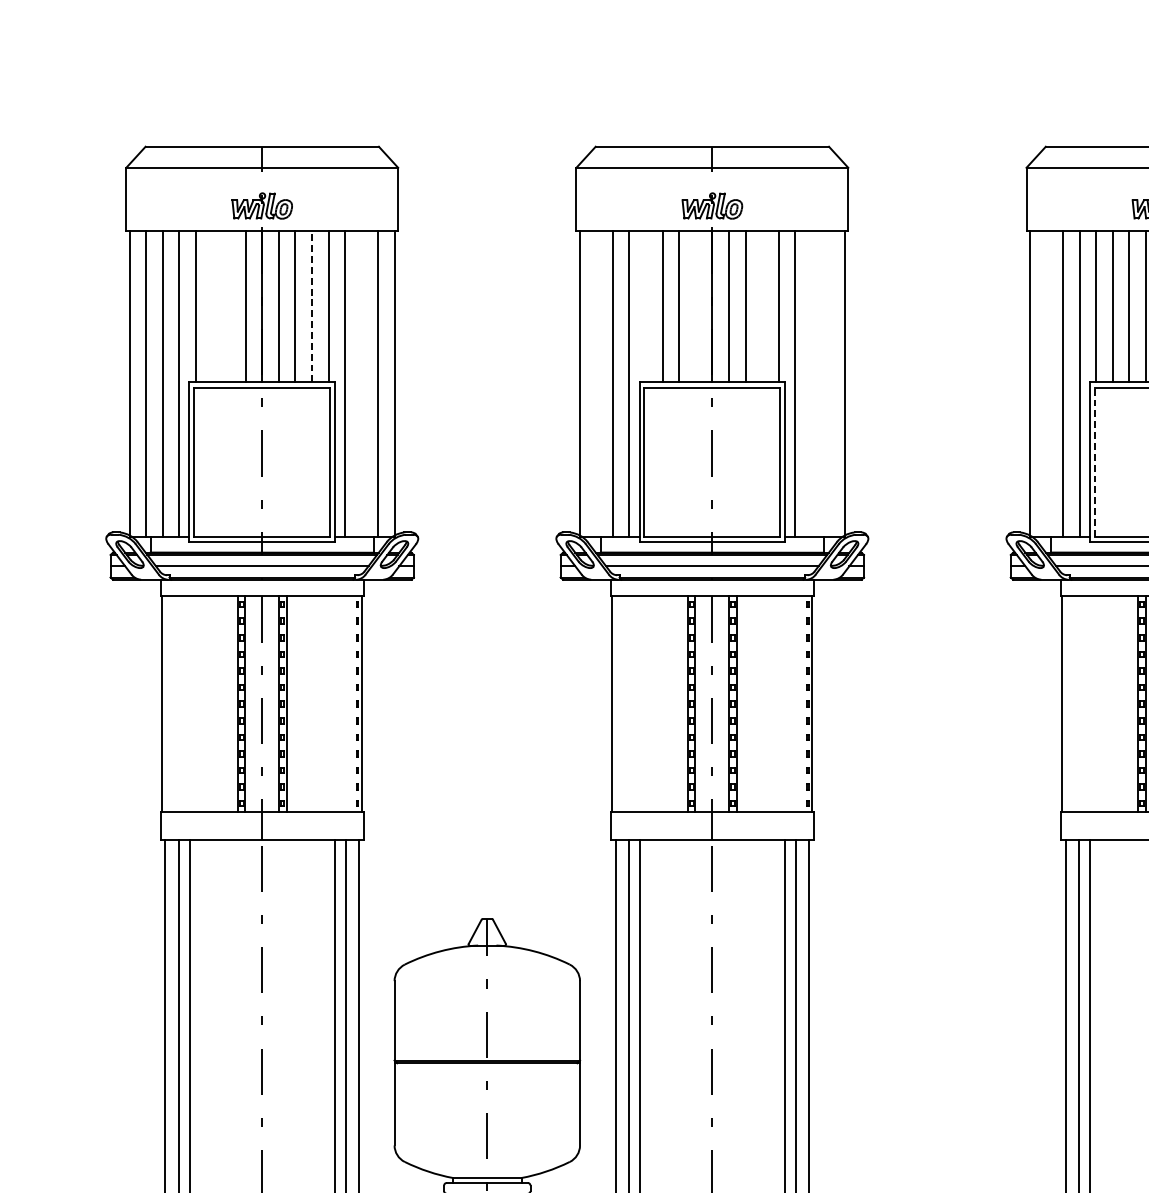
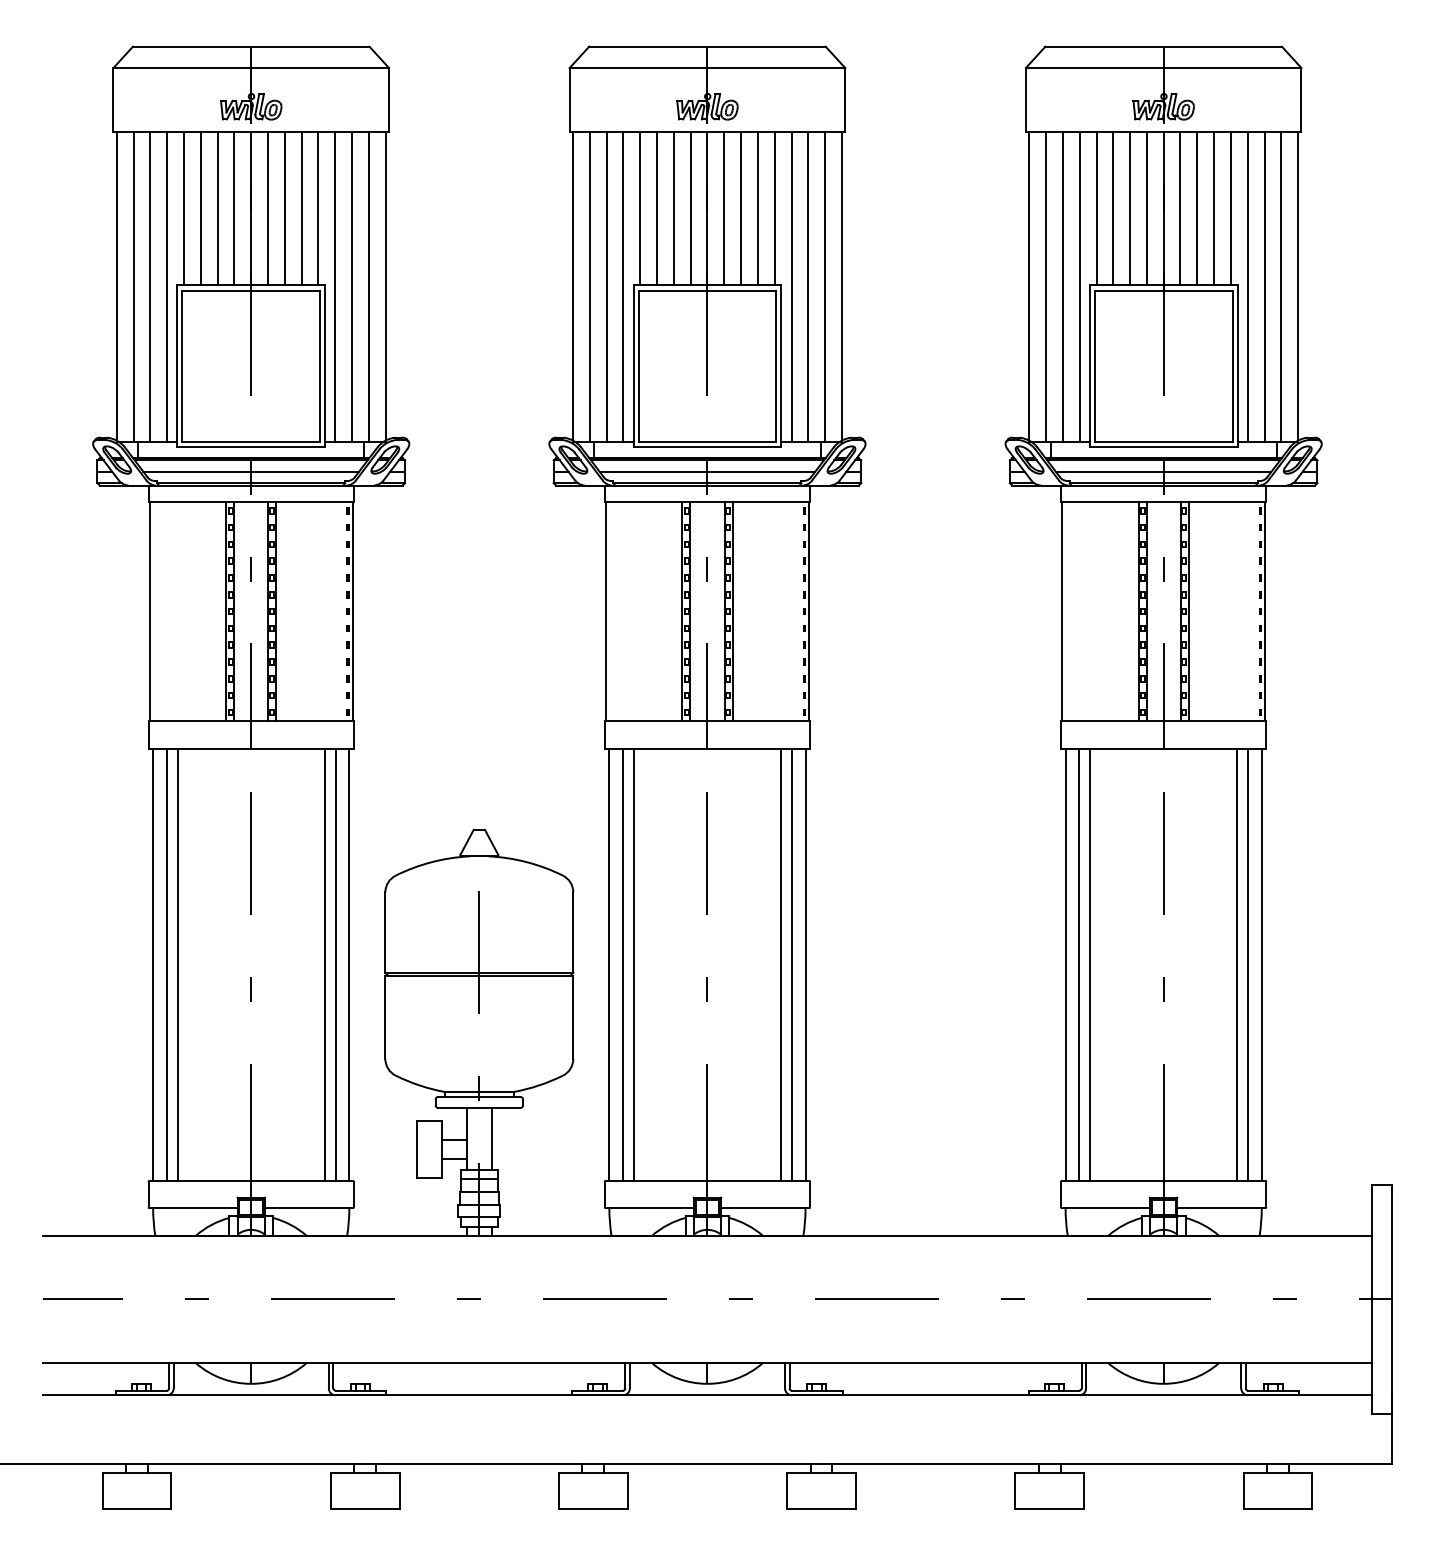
line: (212, 306) -> (200, 208), added
line: (228, 306) -> (217, 208), added
line: (311, 306) -> (301, 208), dashed -> solid
line: (646, 306) -> (640, 208), added
line: (695, 306) -> (690, 208), added
line: (761, 306) -> (757, 208), added
line: (362, 383) -> (352, 286), added
line: (595, 383) -> (589, 286), added
line: (812, 383) -> (808, 286), added
line: (828, 383) -> (825, 286), added
line: (1046, 383) -> (1046, 286), added
line: (1094, 462) -> (1094, 366), dashed -> solid

